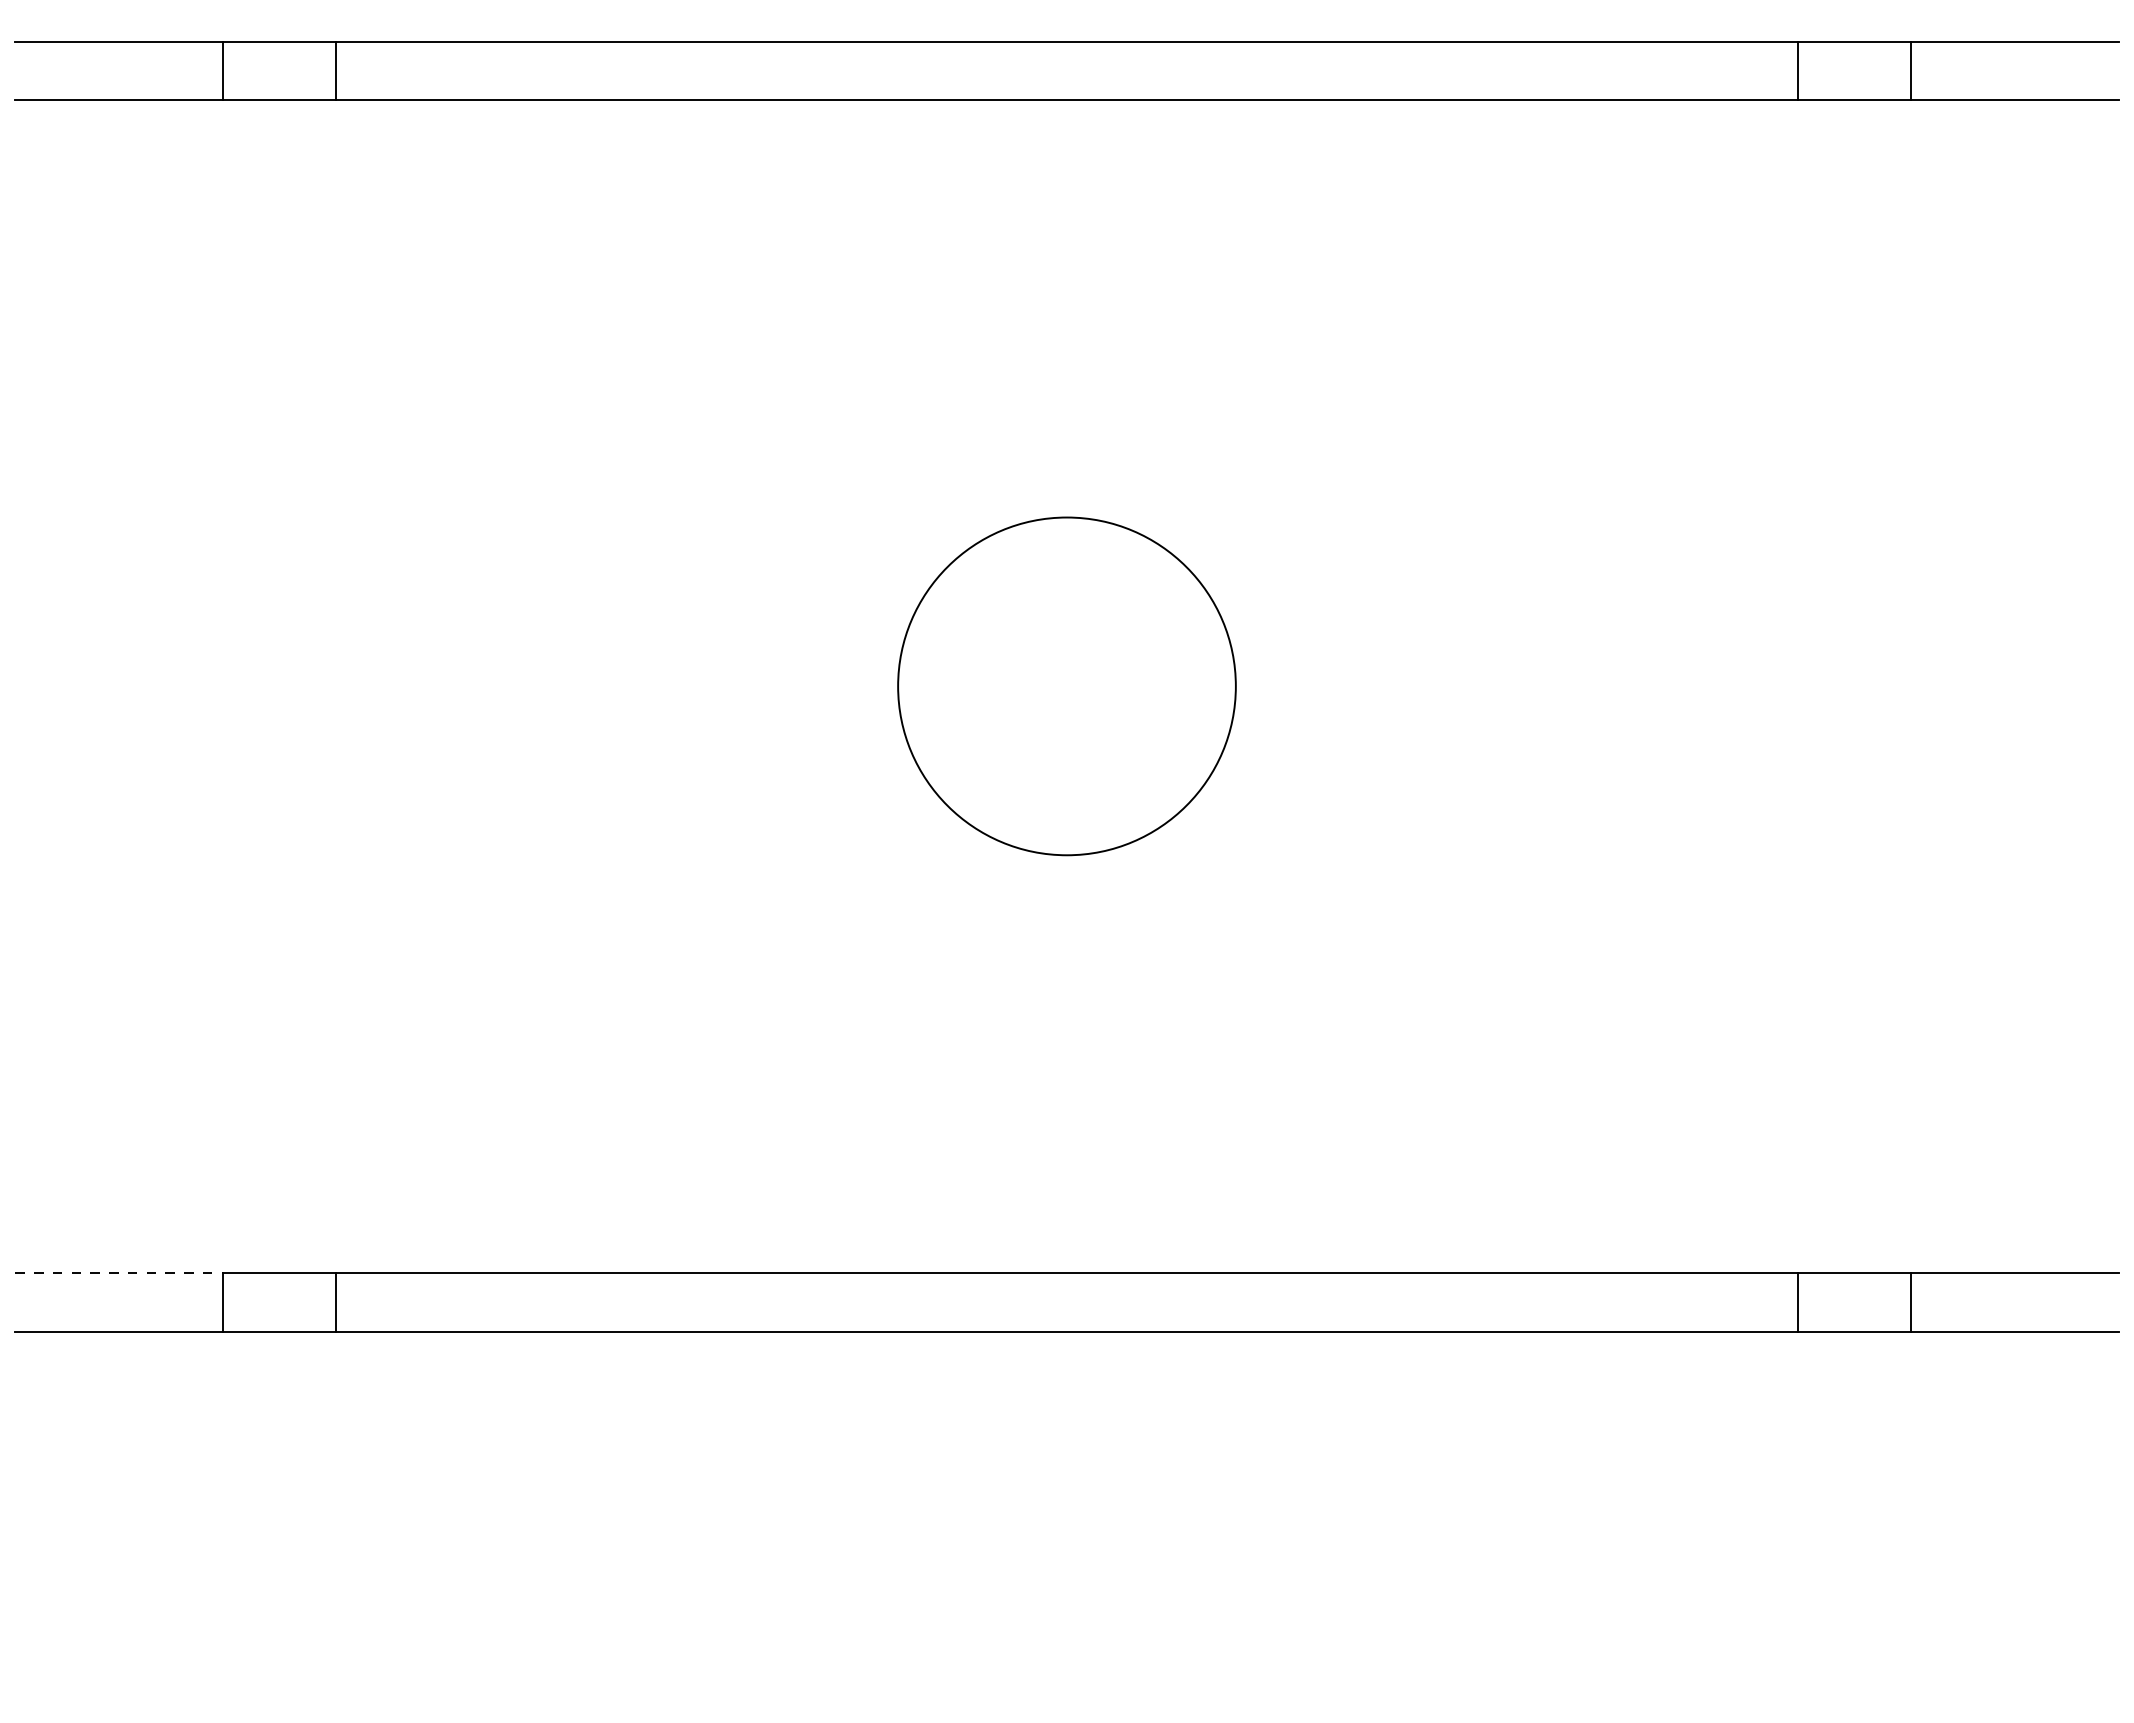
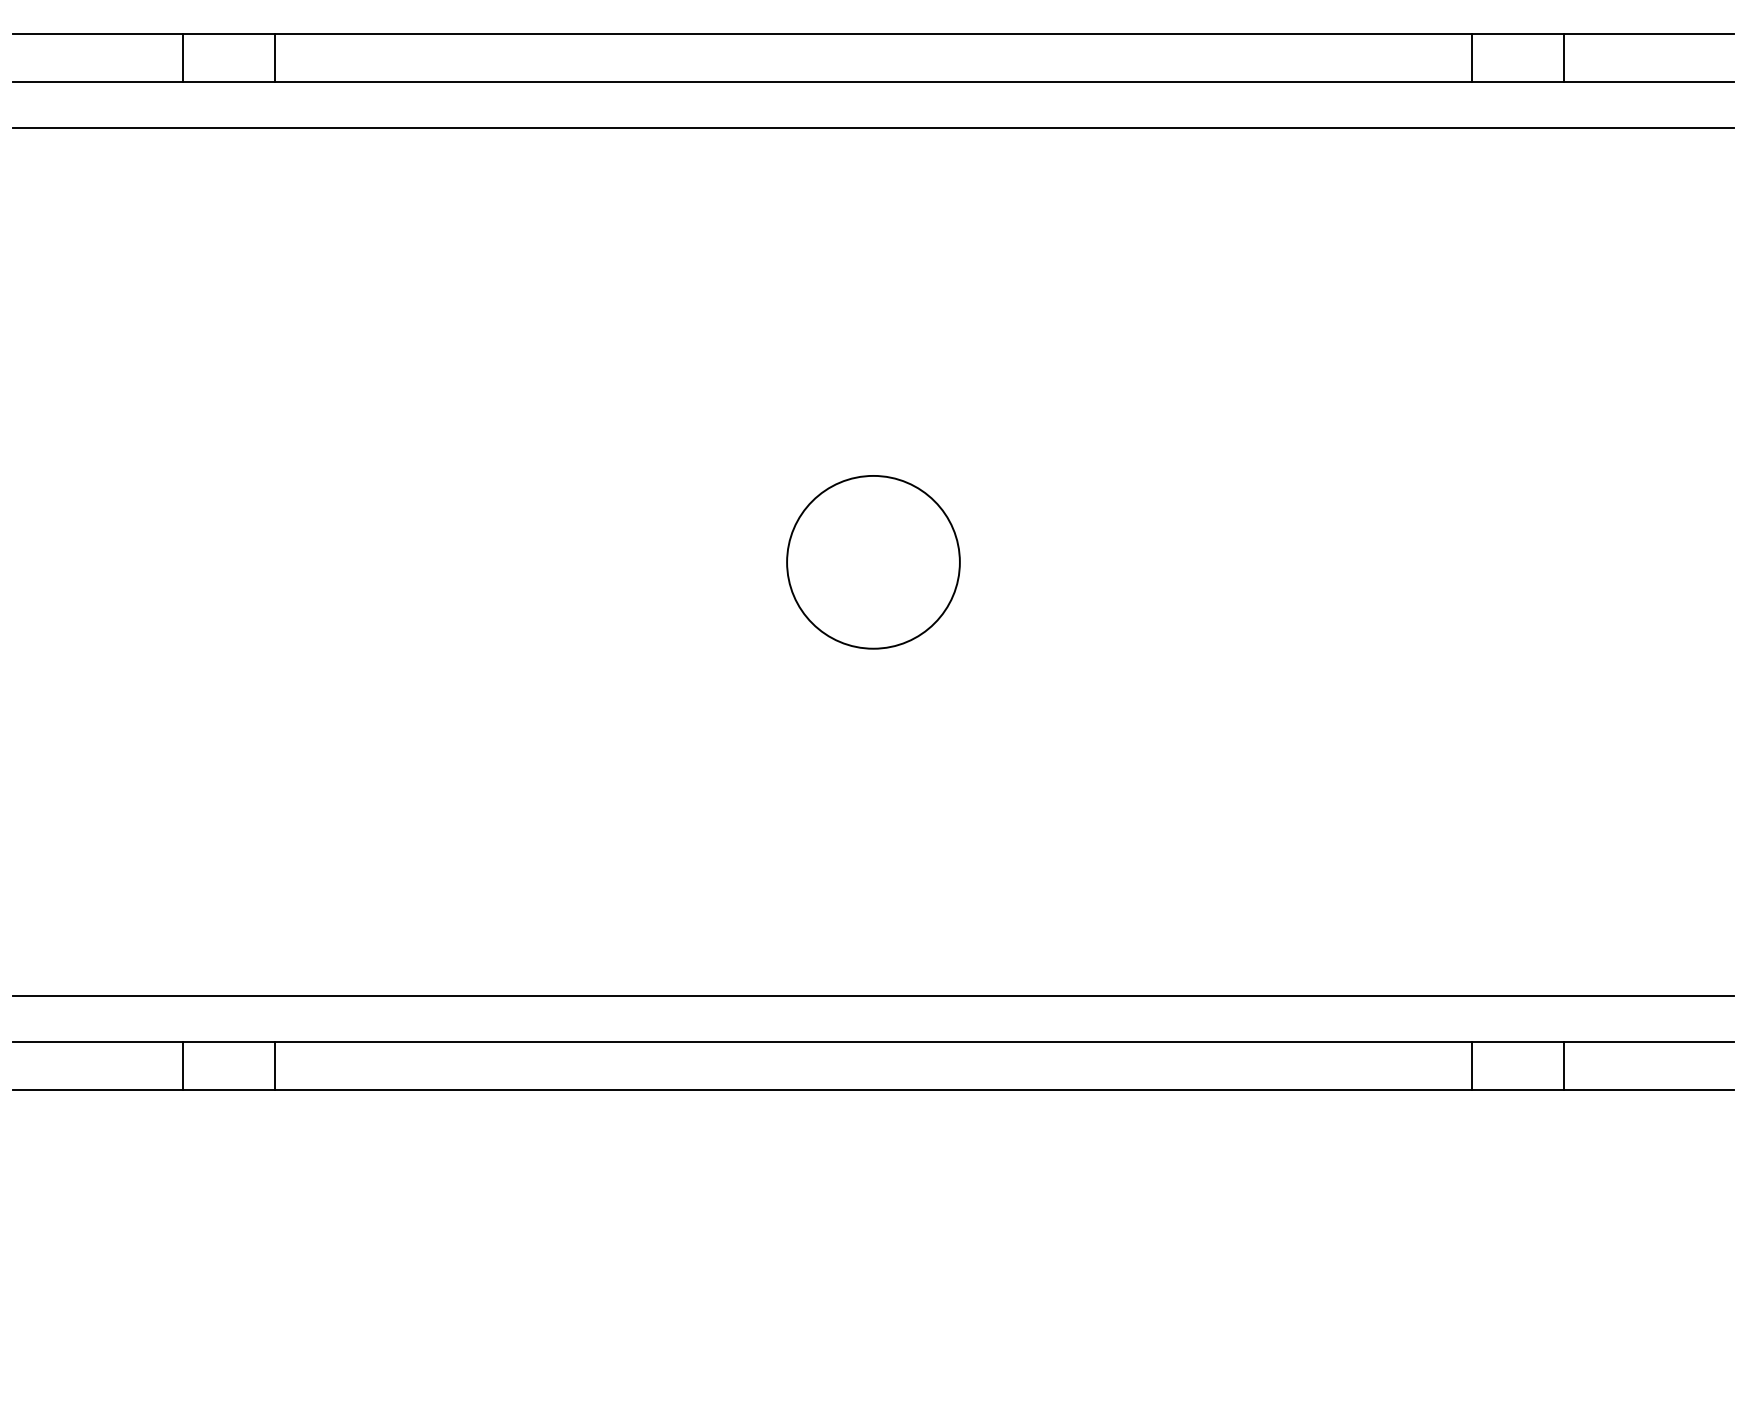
line: (1066, 156) -> (873, 128), added
circle: (1066, 686) -> (873, 562), size x0.62
line: (1066, 1216) -> (873, 996), added
line: (119, 1272) -> (97, 1041), dashed -> solid

